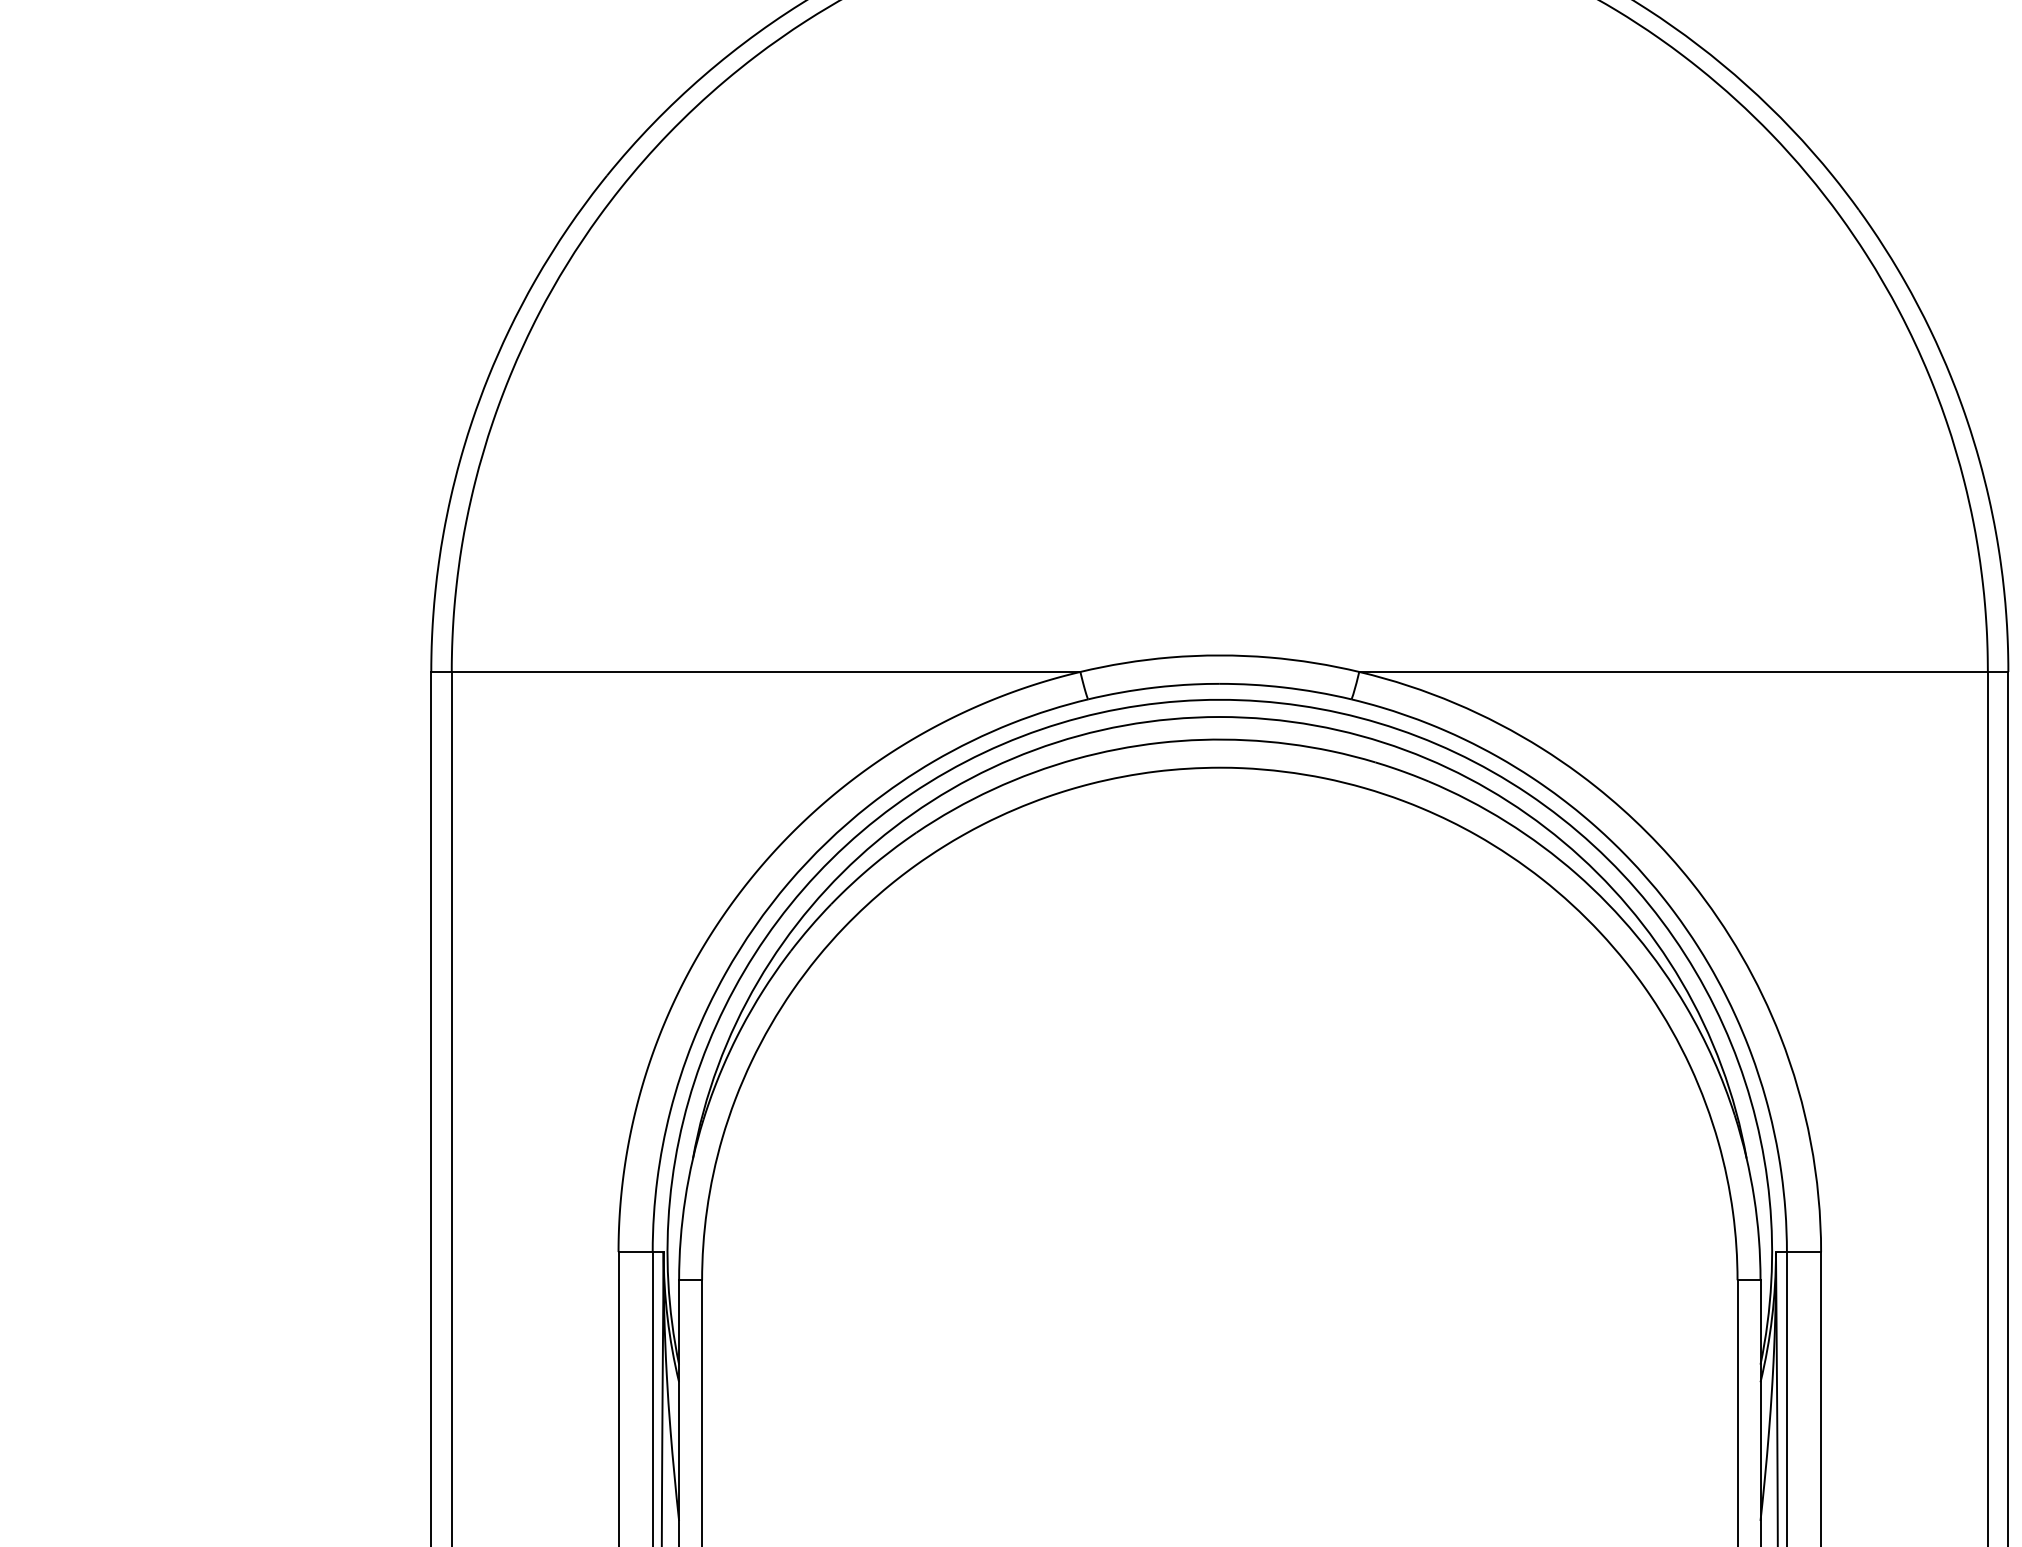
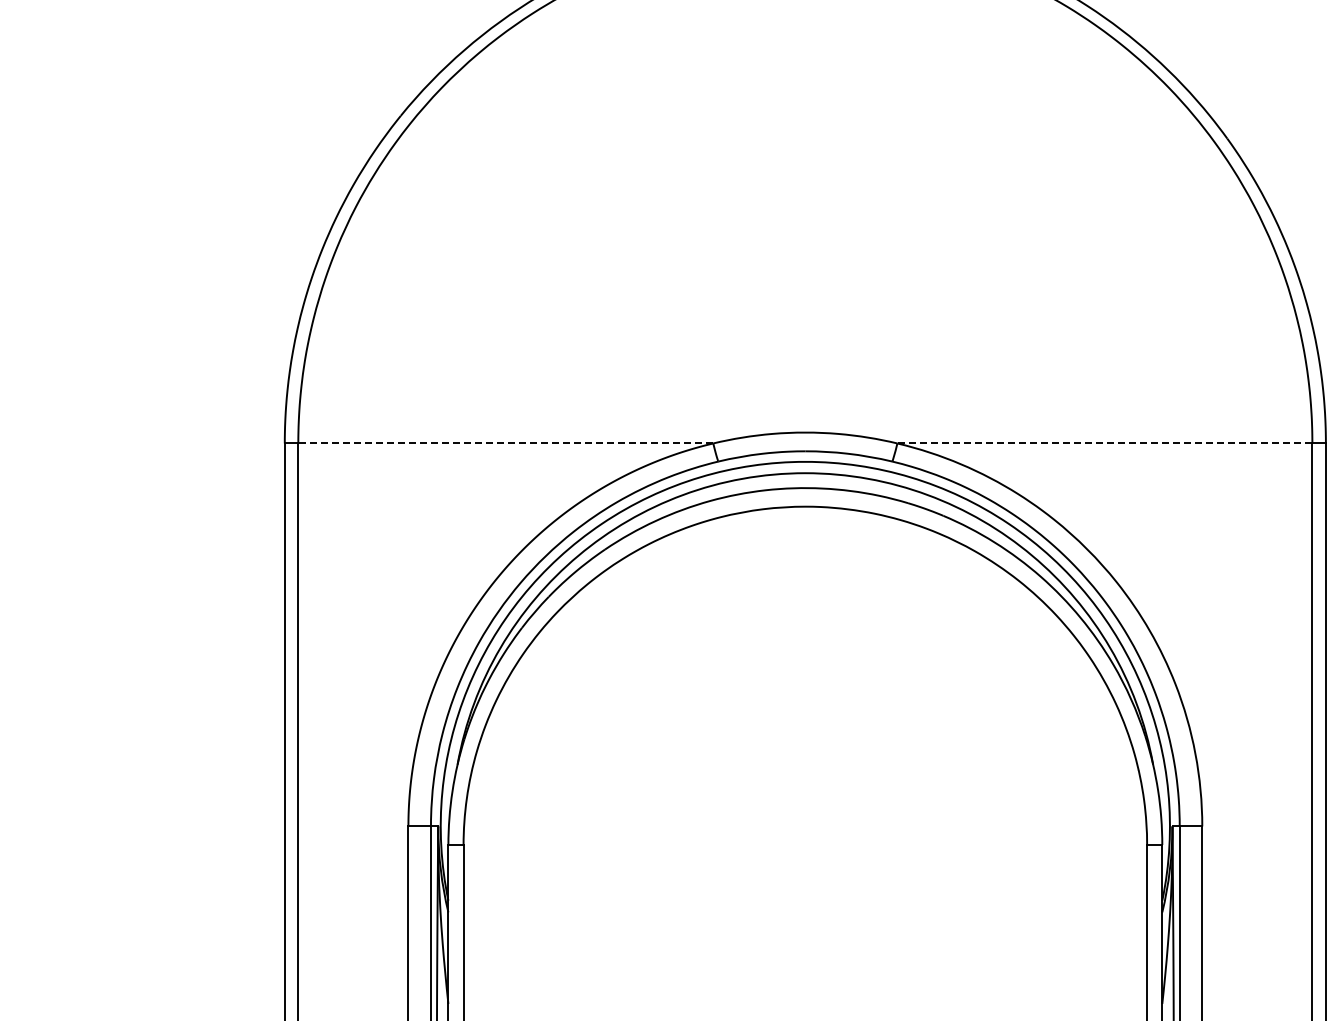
line: (765, 672) -> (505, 443), solid -> dashed
line: (1672, 672) -> (1104, 443), solid -> dashed

